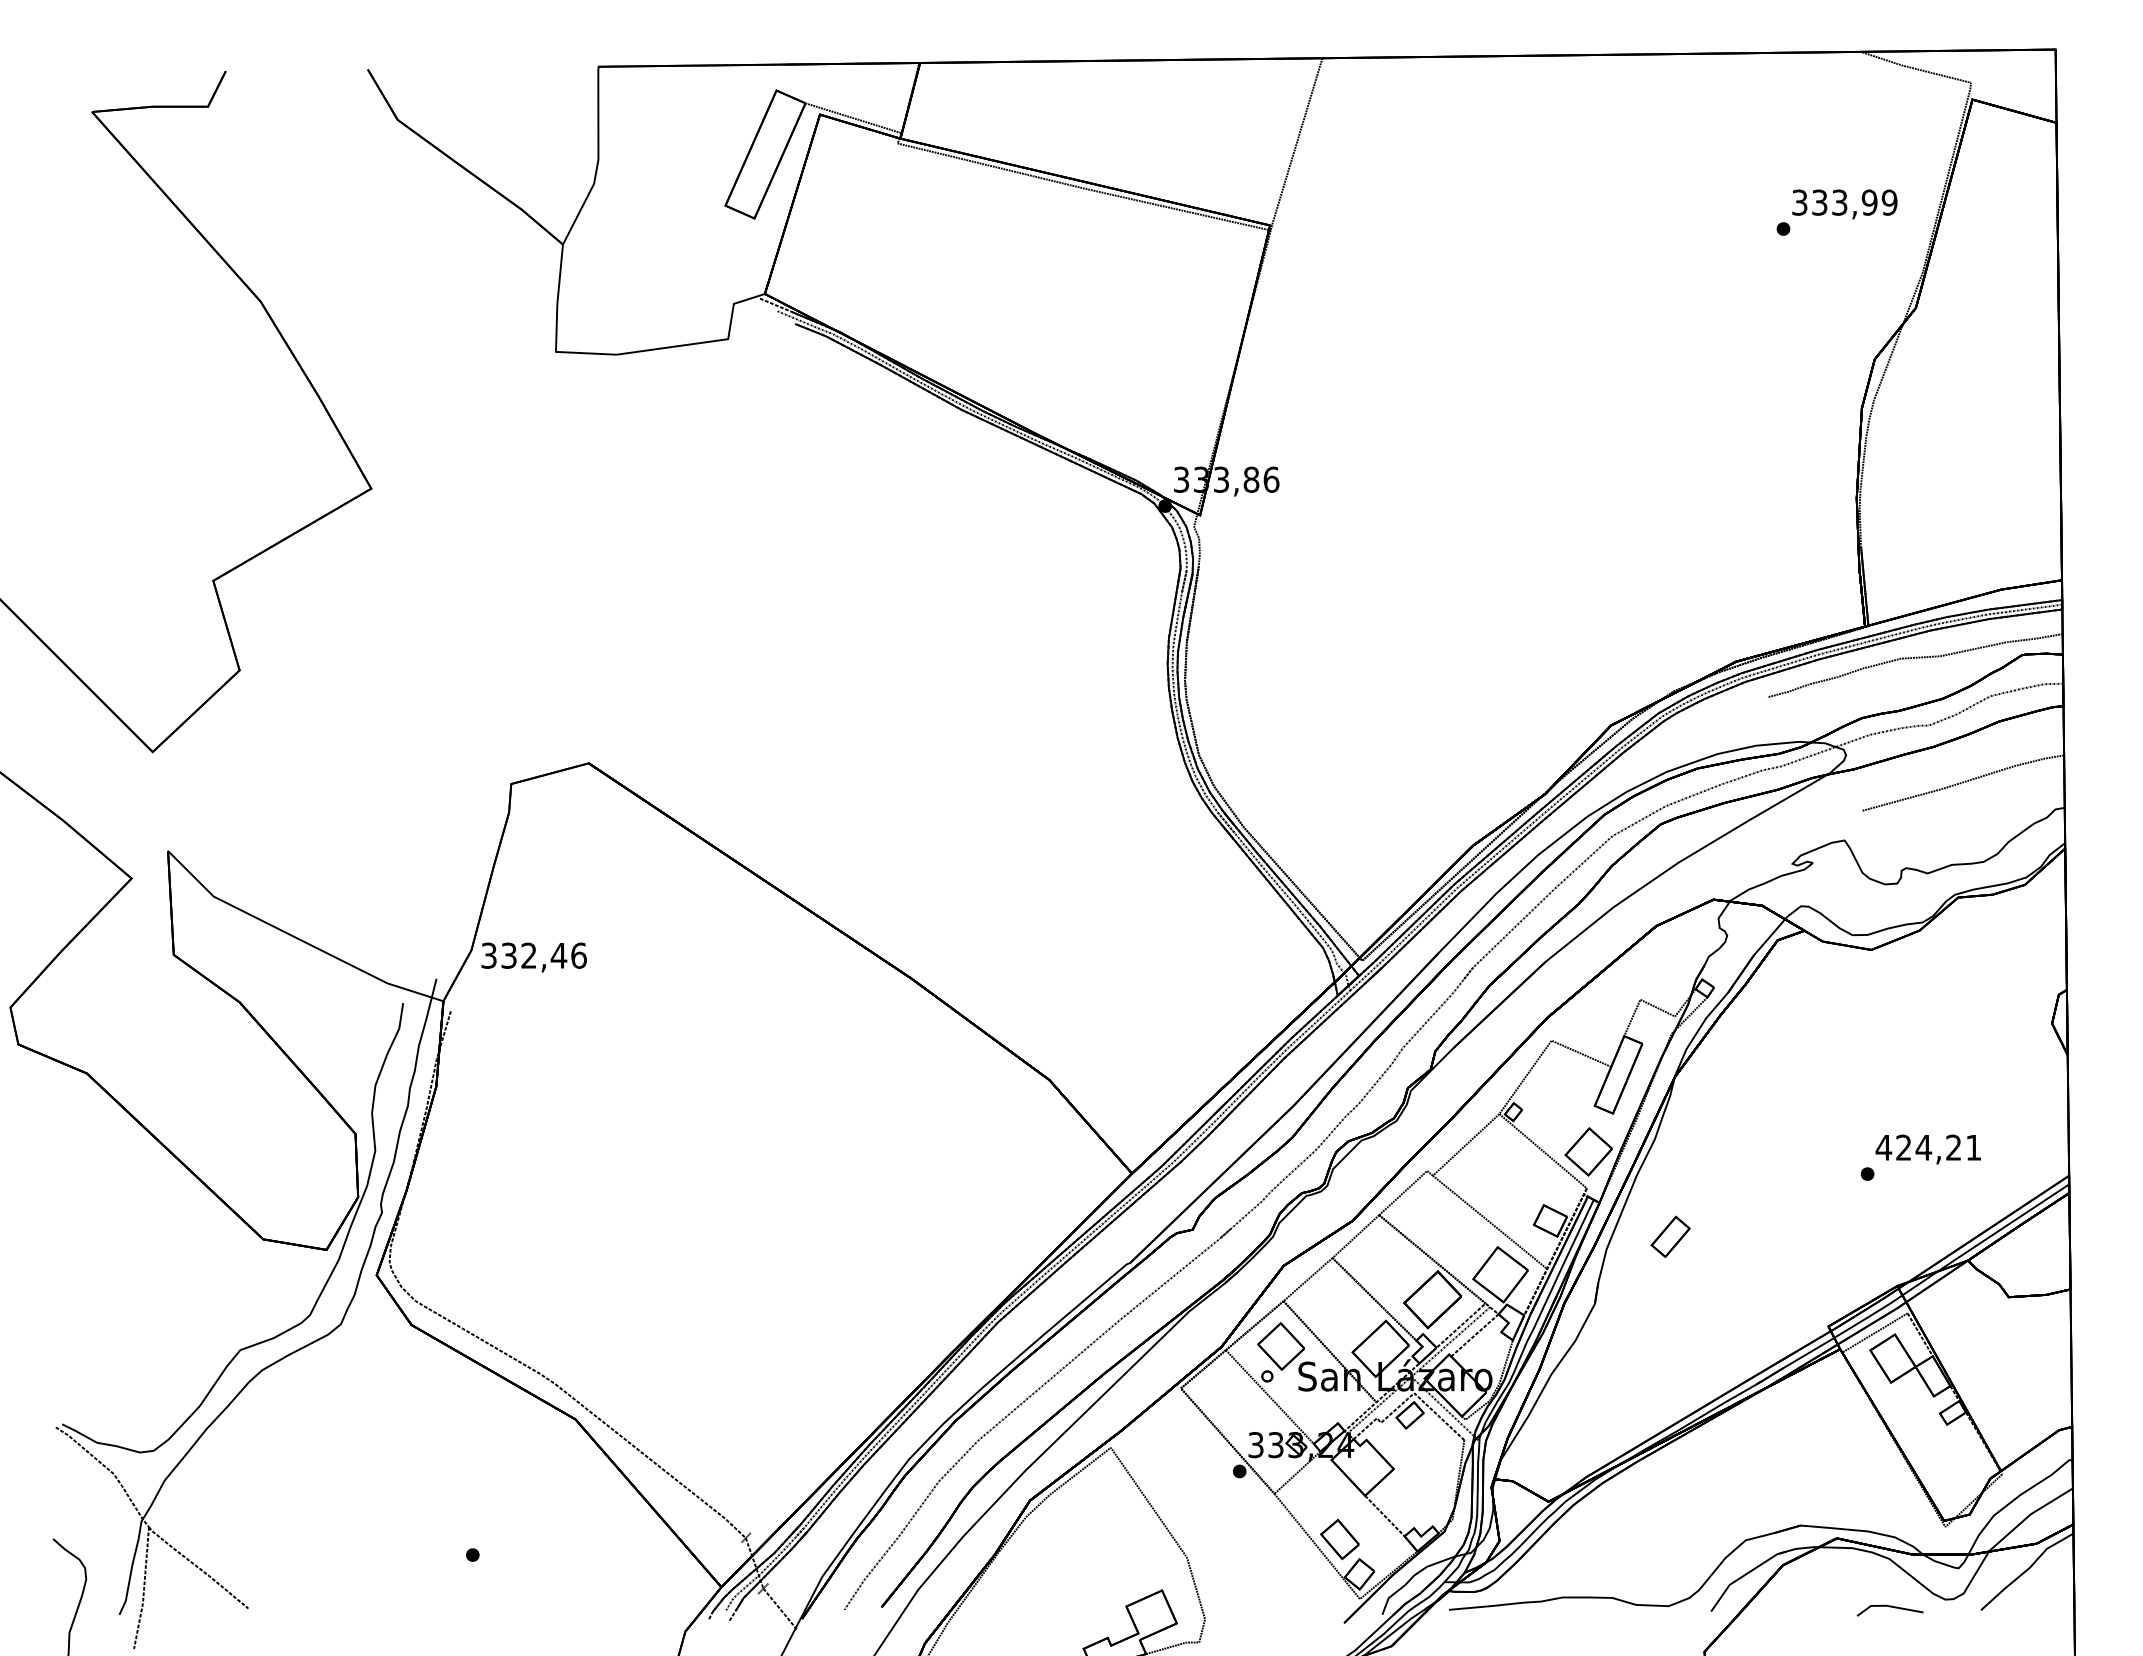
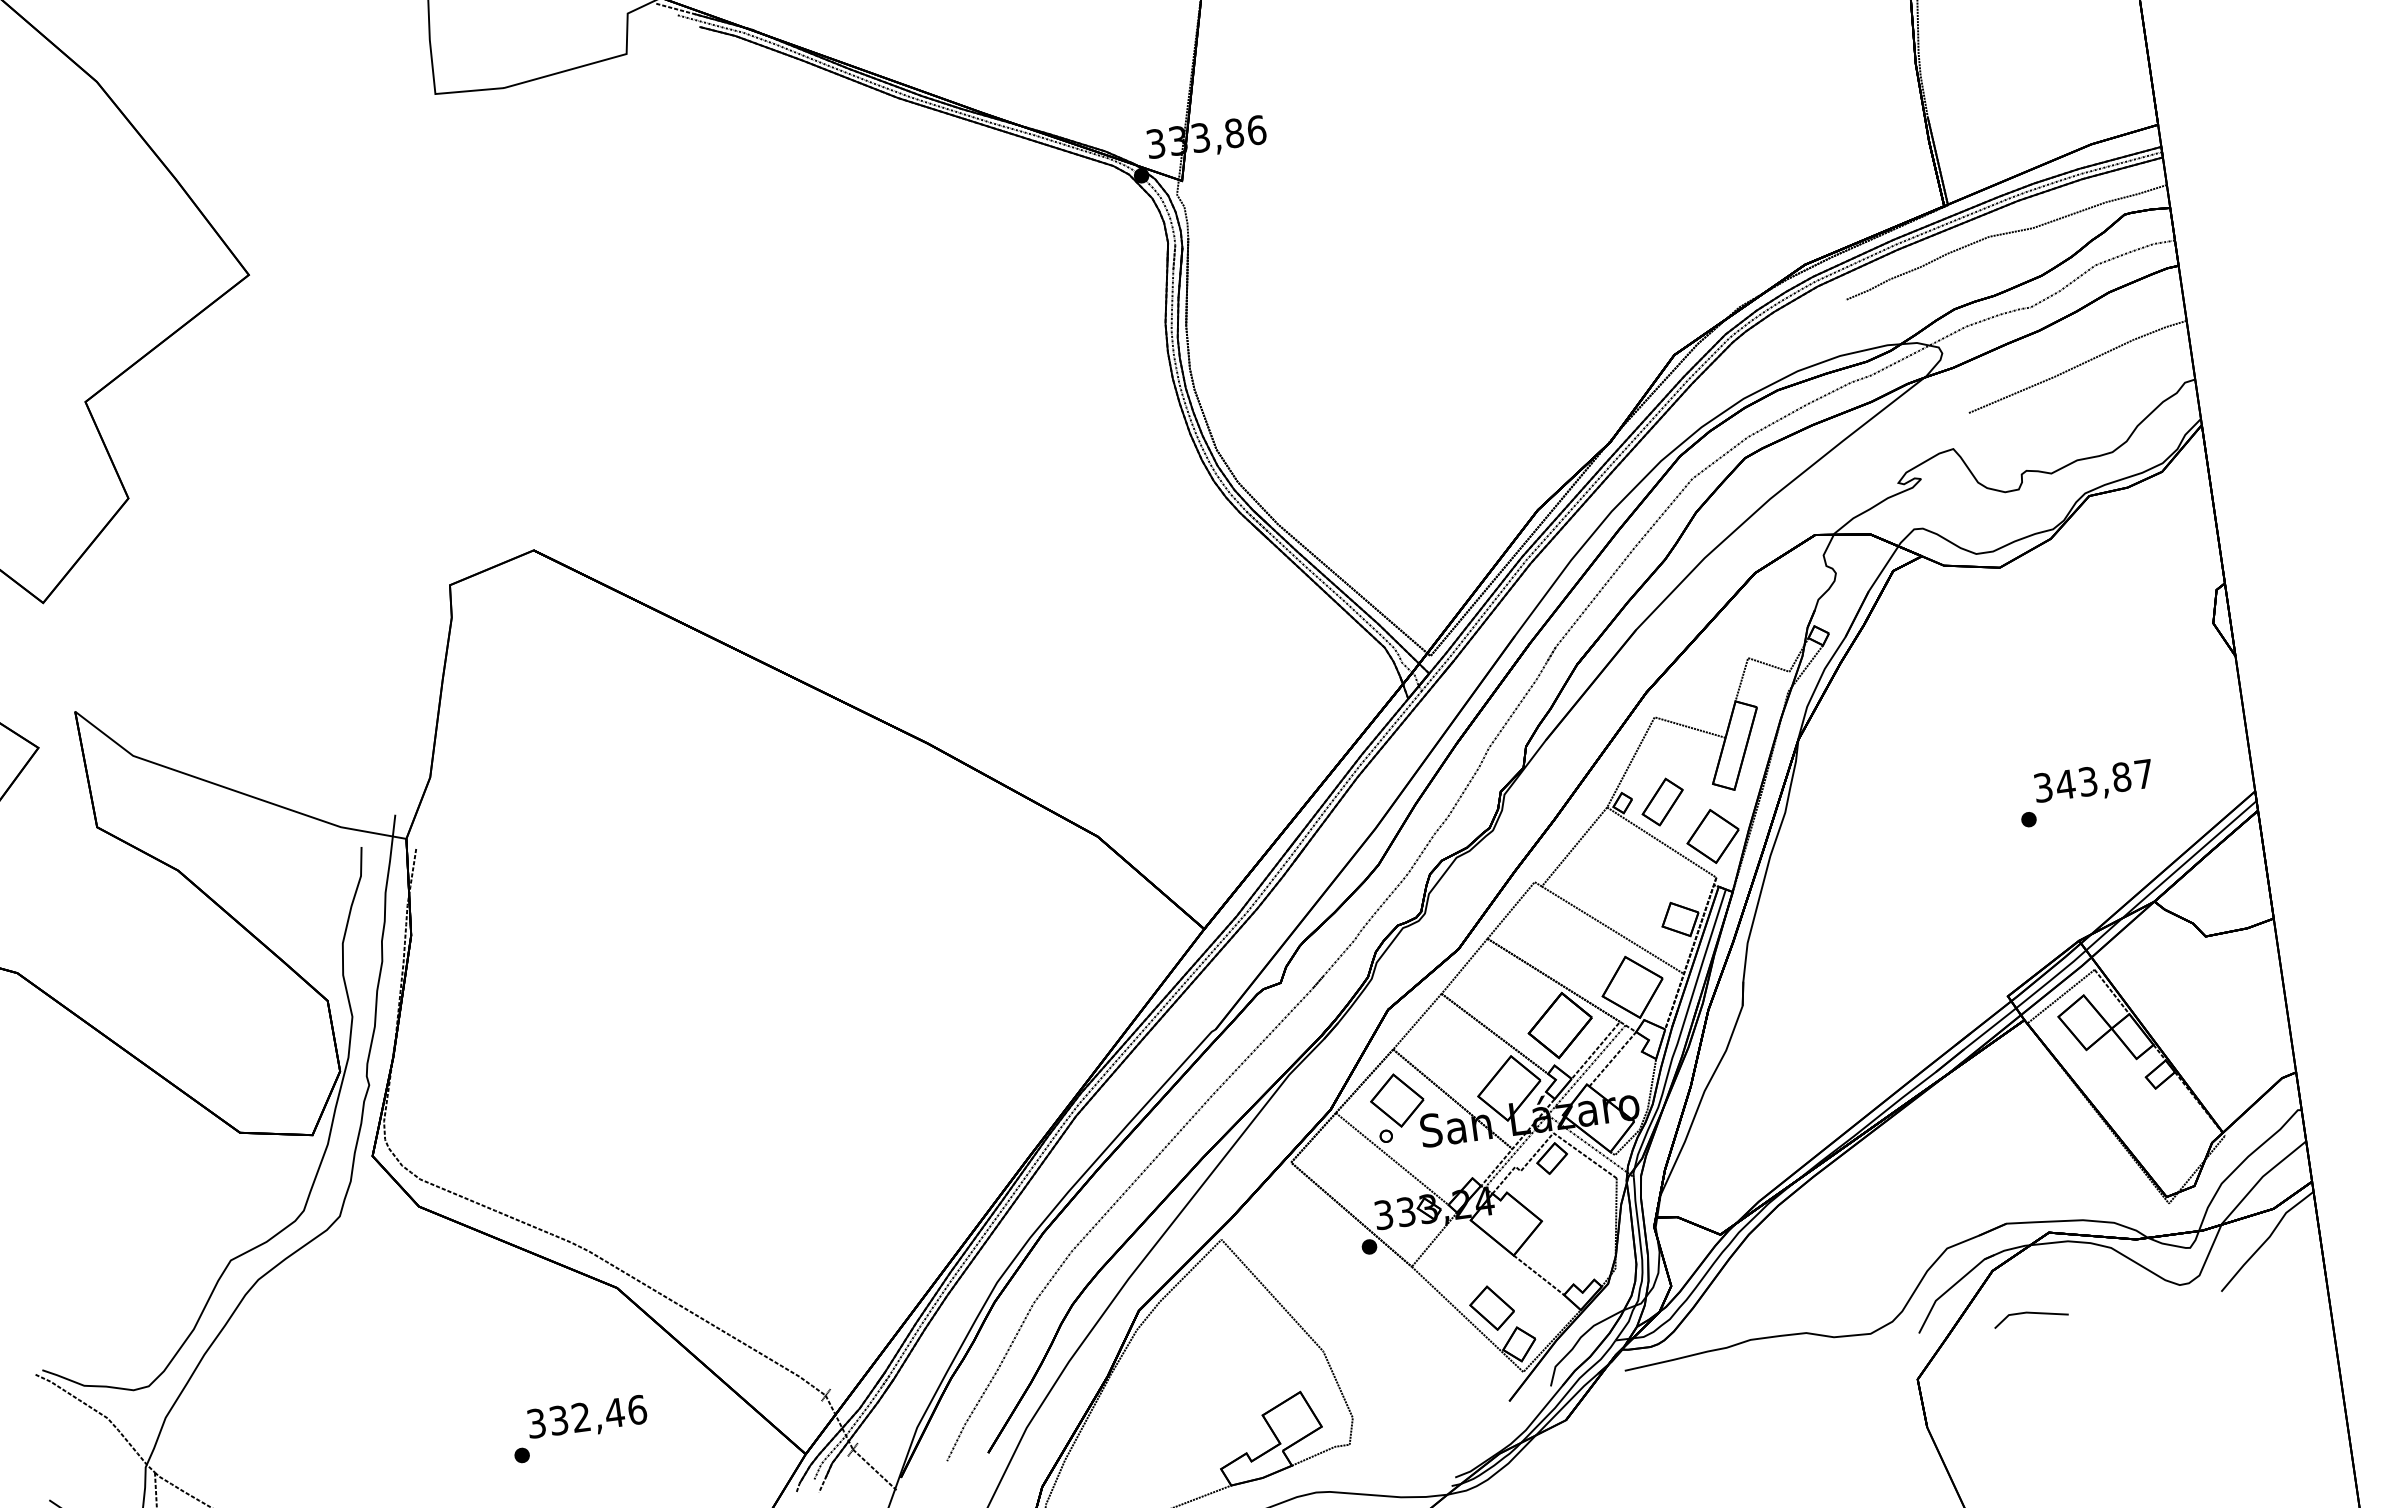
text: (533, 957) -> (586, 1418), moved
text: (1928, 1147) -> (2093, 780), 424,21 -> 343,87
part: (1670, 1236) -> (1662, 801), moved
line: (1889, 1607) -> (2029, 1314), moved

